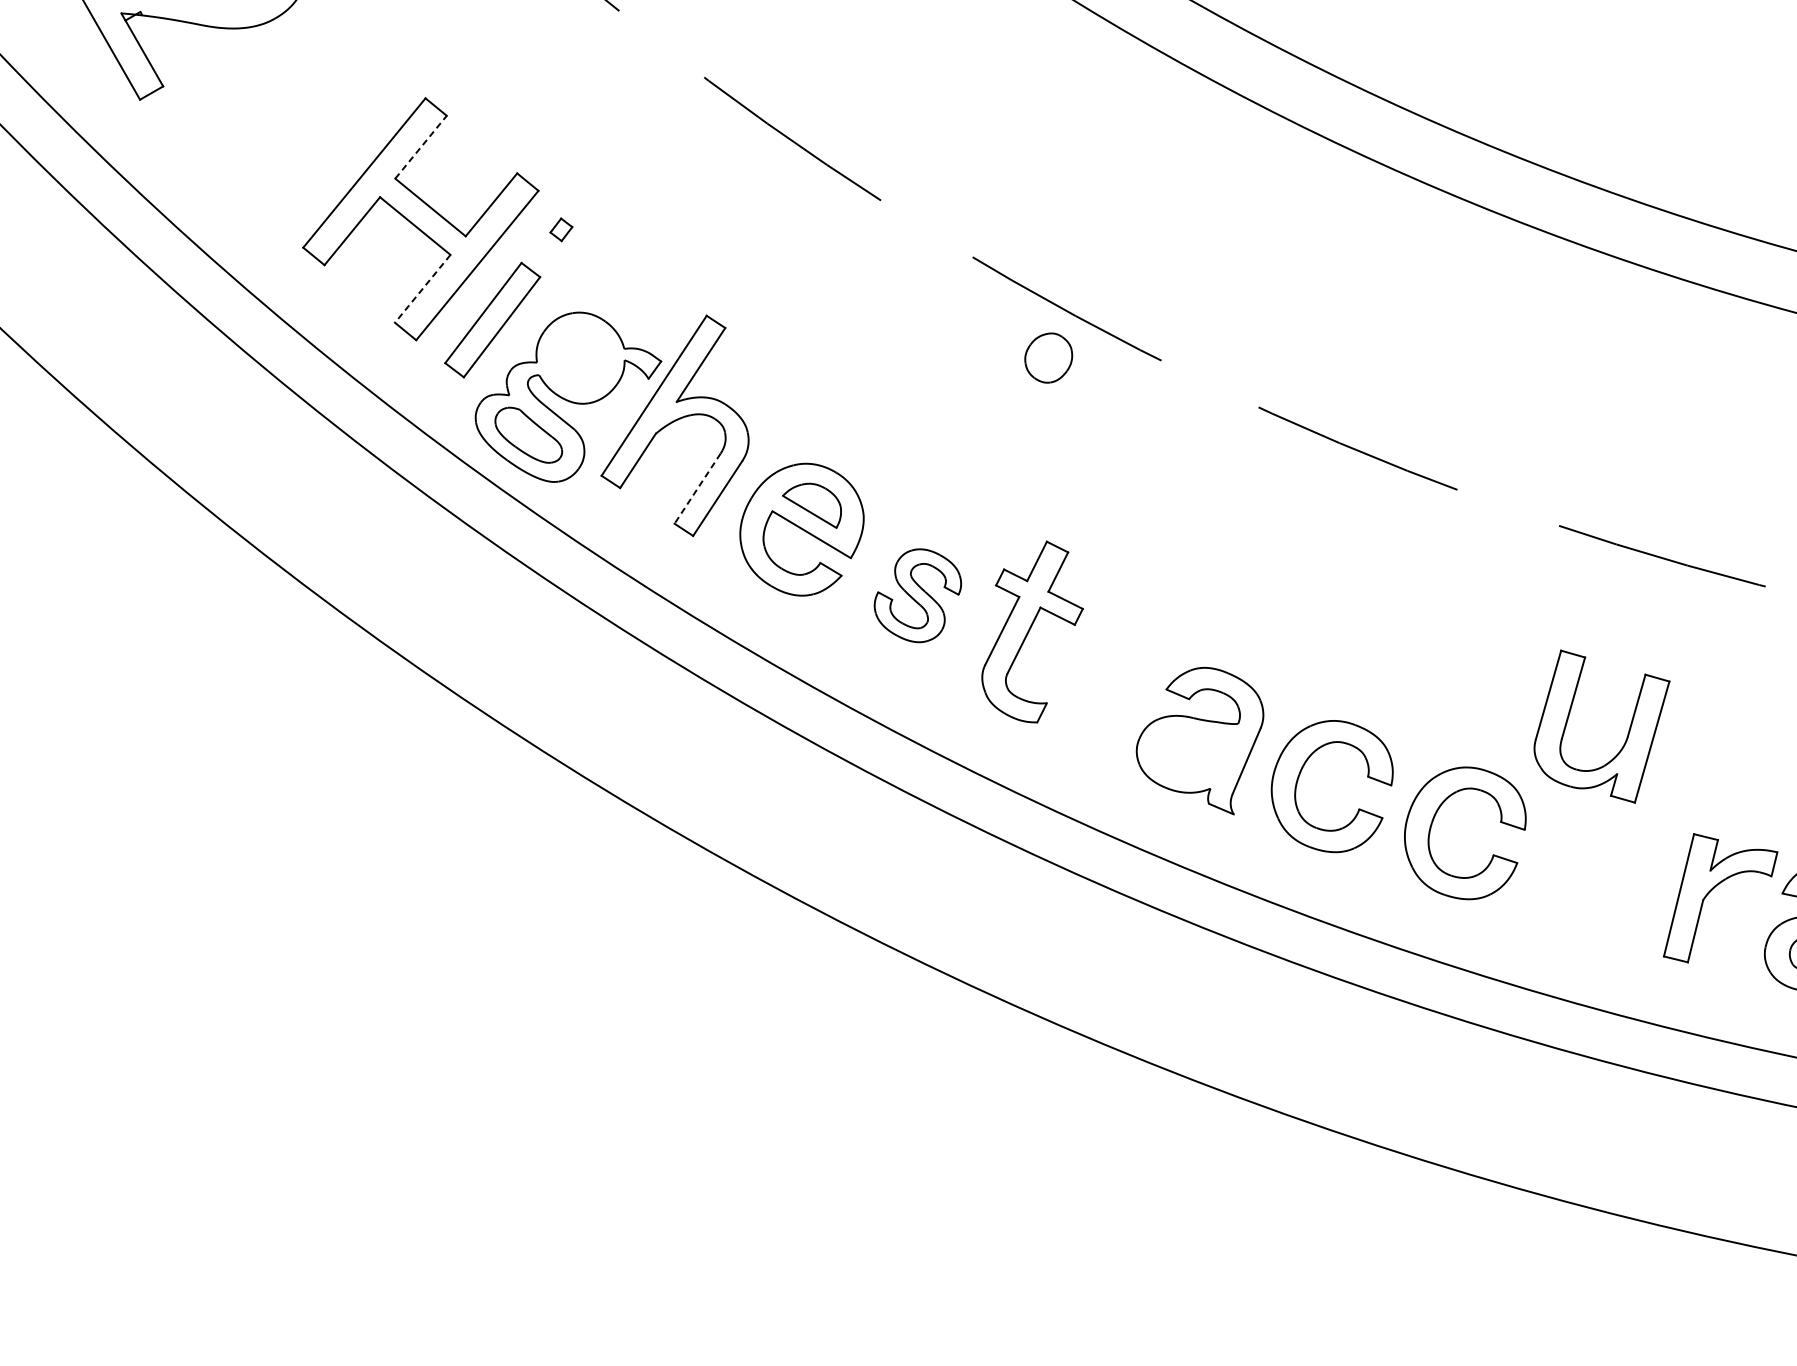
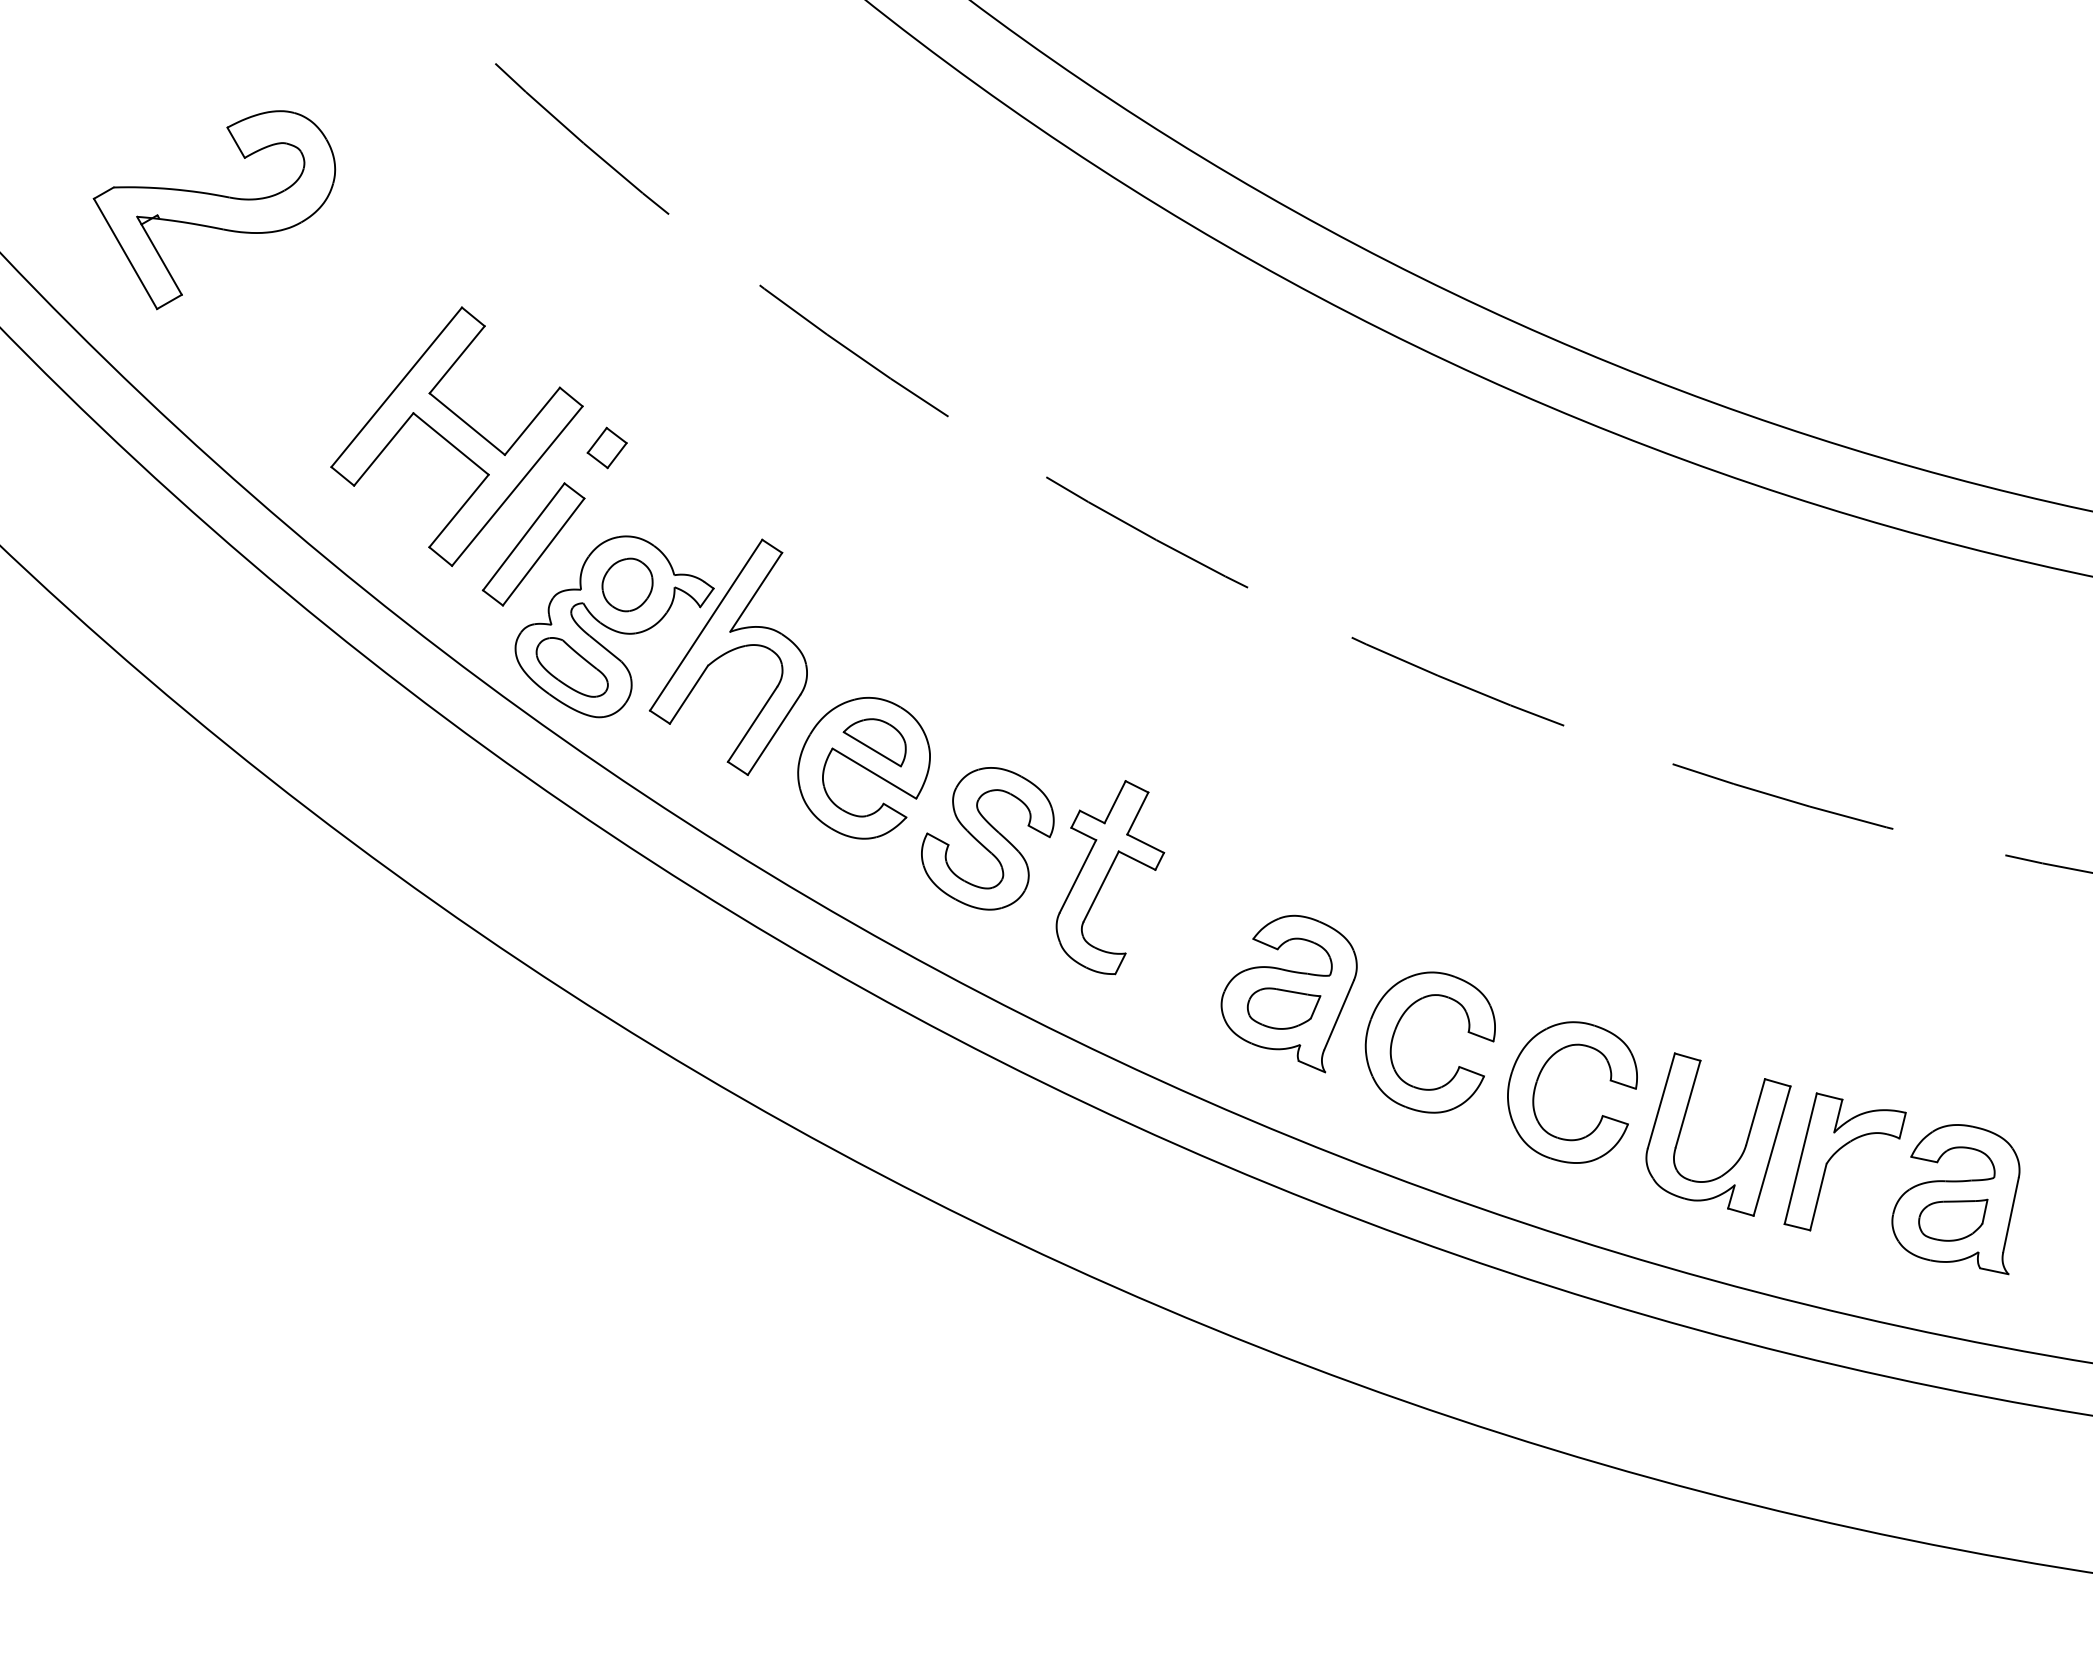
line: (421, 146) -> (457, 359), dashed -> solid
part: (560, 229) -> (606, 447), size x1.67
line: (423, 289) -> (459, 511), dashed -> solid
part: (1048, 357) -> (627, 584), moved
line: (697, 488) -> (752, 724), dashed -> solid
part: (917, 595) -> (987, 838), size x1.43
part: (1628, 731) -> (1746, 1139), moved
part: (1194, 754) -> (1283, 1008), added

